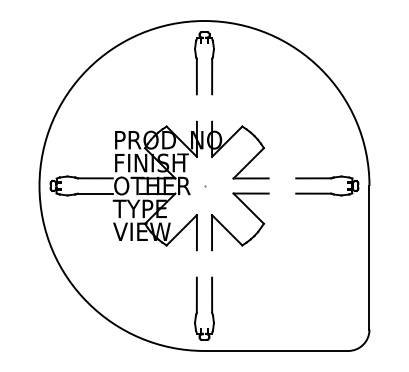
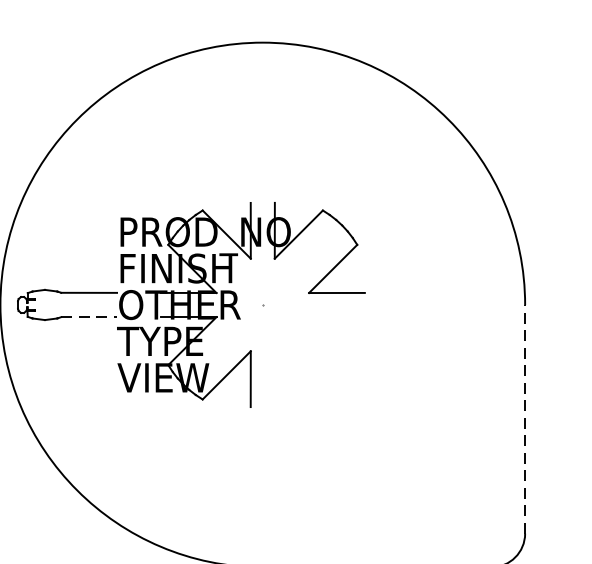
part: (197, 63) -> (251, 110), removed
part: (327, 185) -> (458, 304), removed
line: (95, 193) -> (89, 316), solid -> dashed
part: (250, 211) -> (335, 345), removed
line: (369, 257) -> (525, 418), solid -> dashed
part: (197, 308) -> (251, 499), removed

